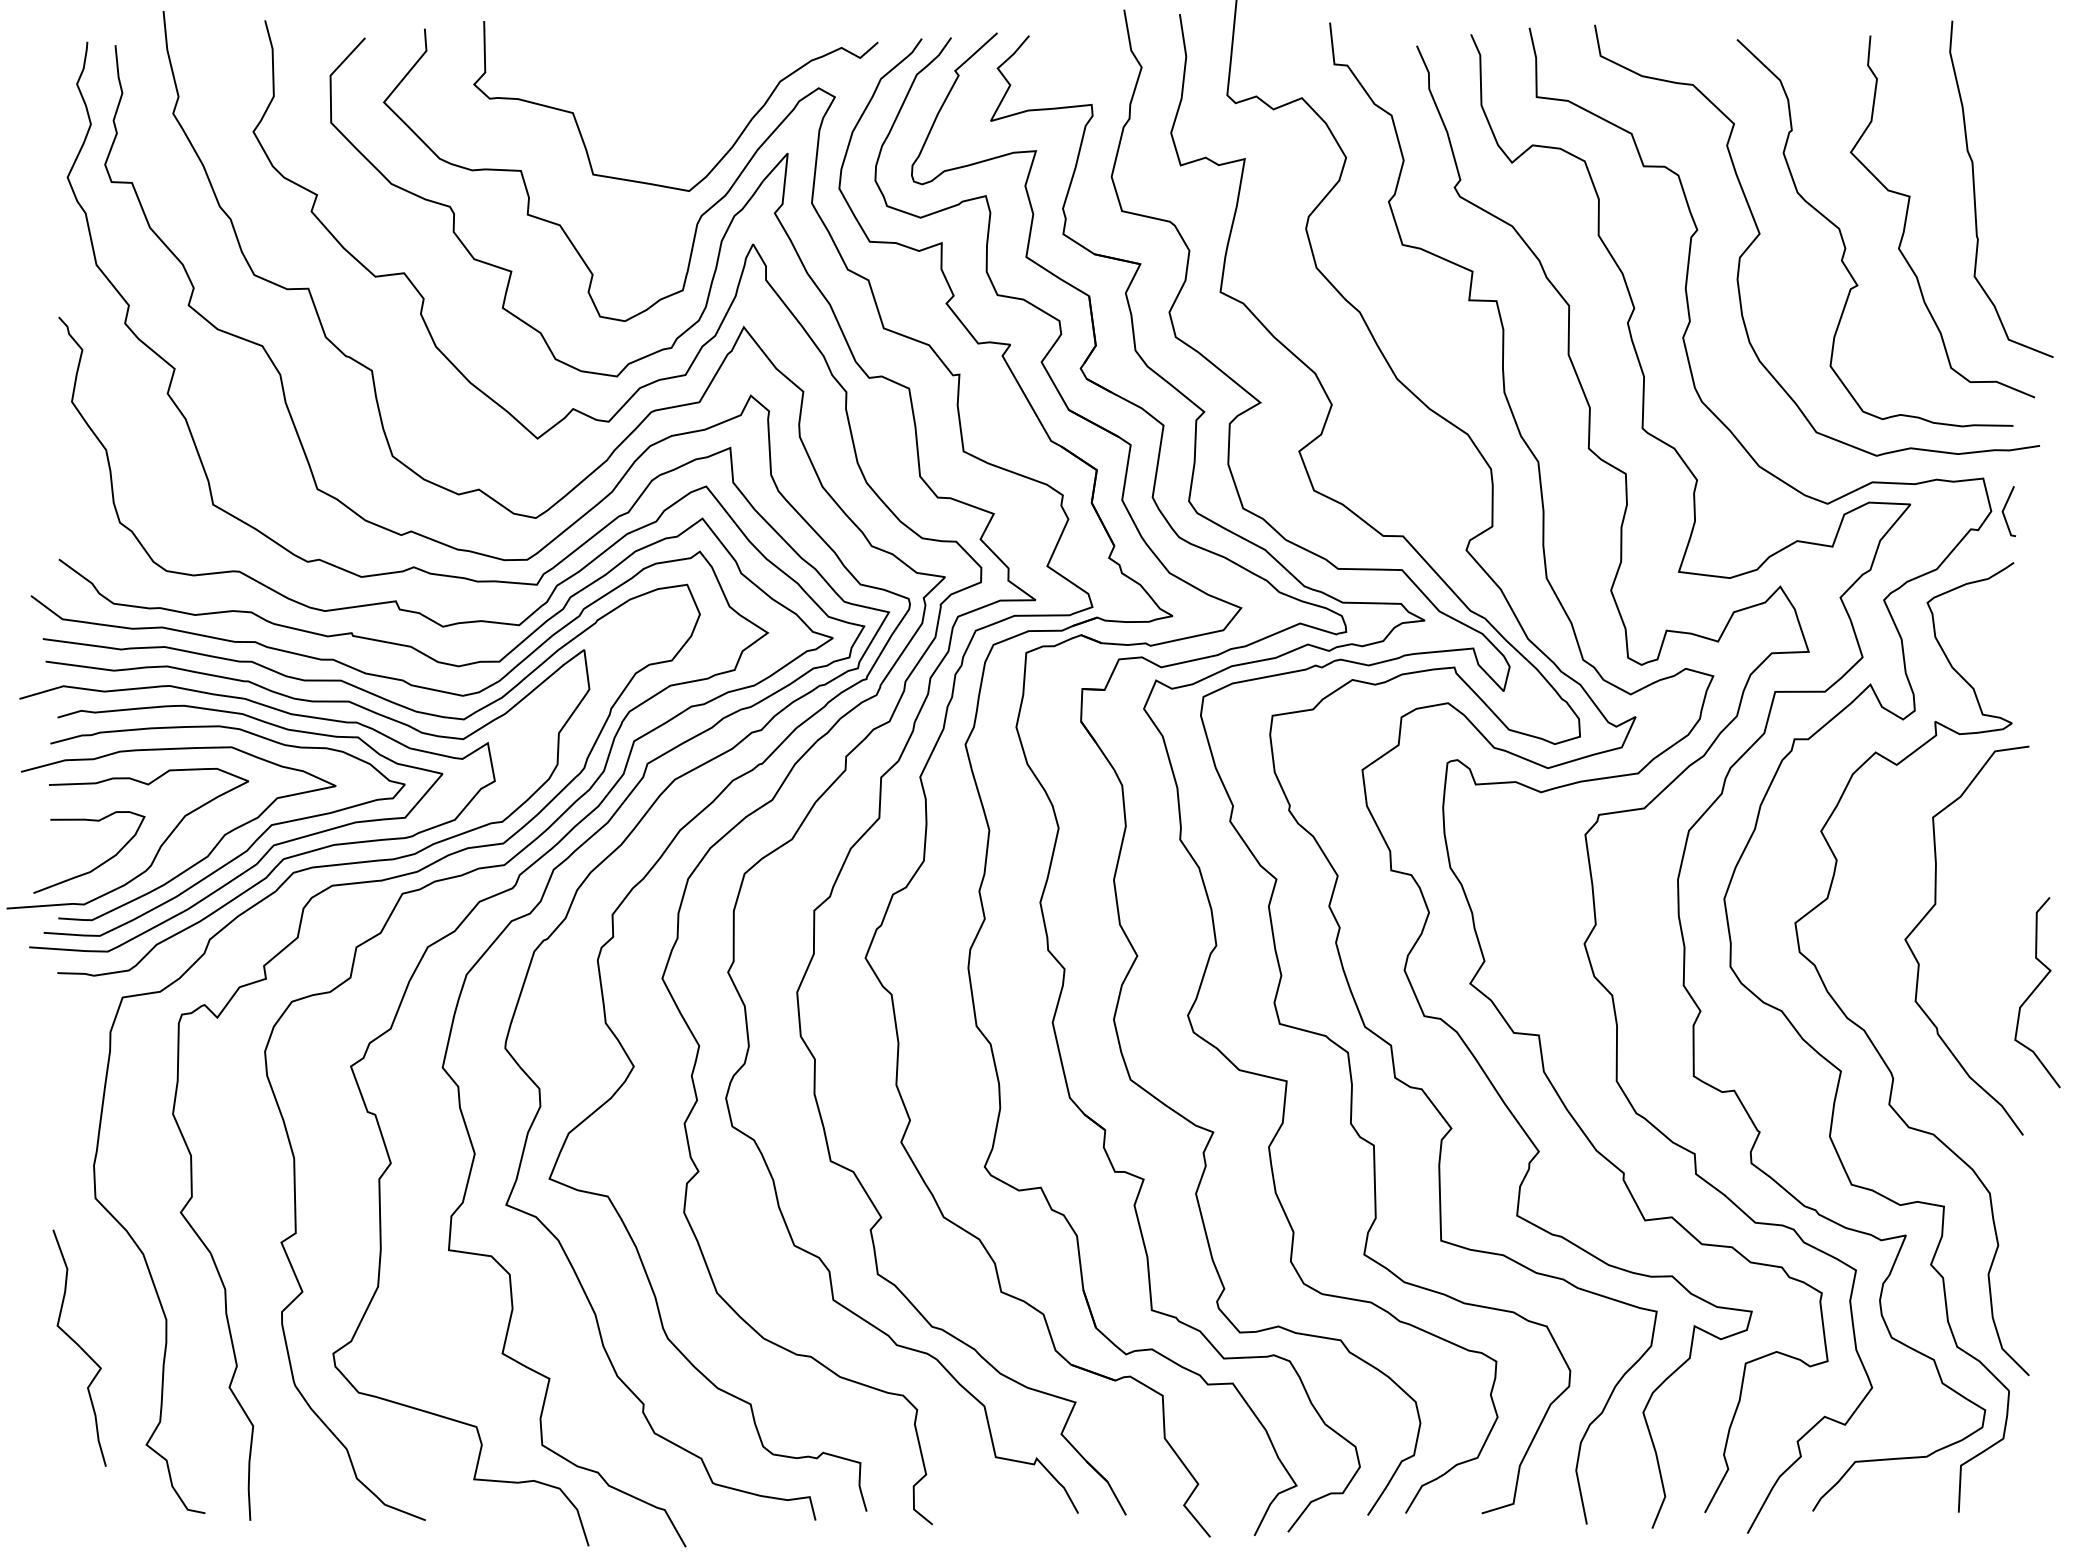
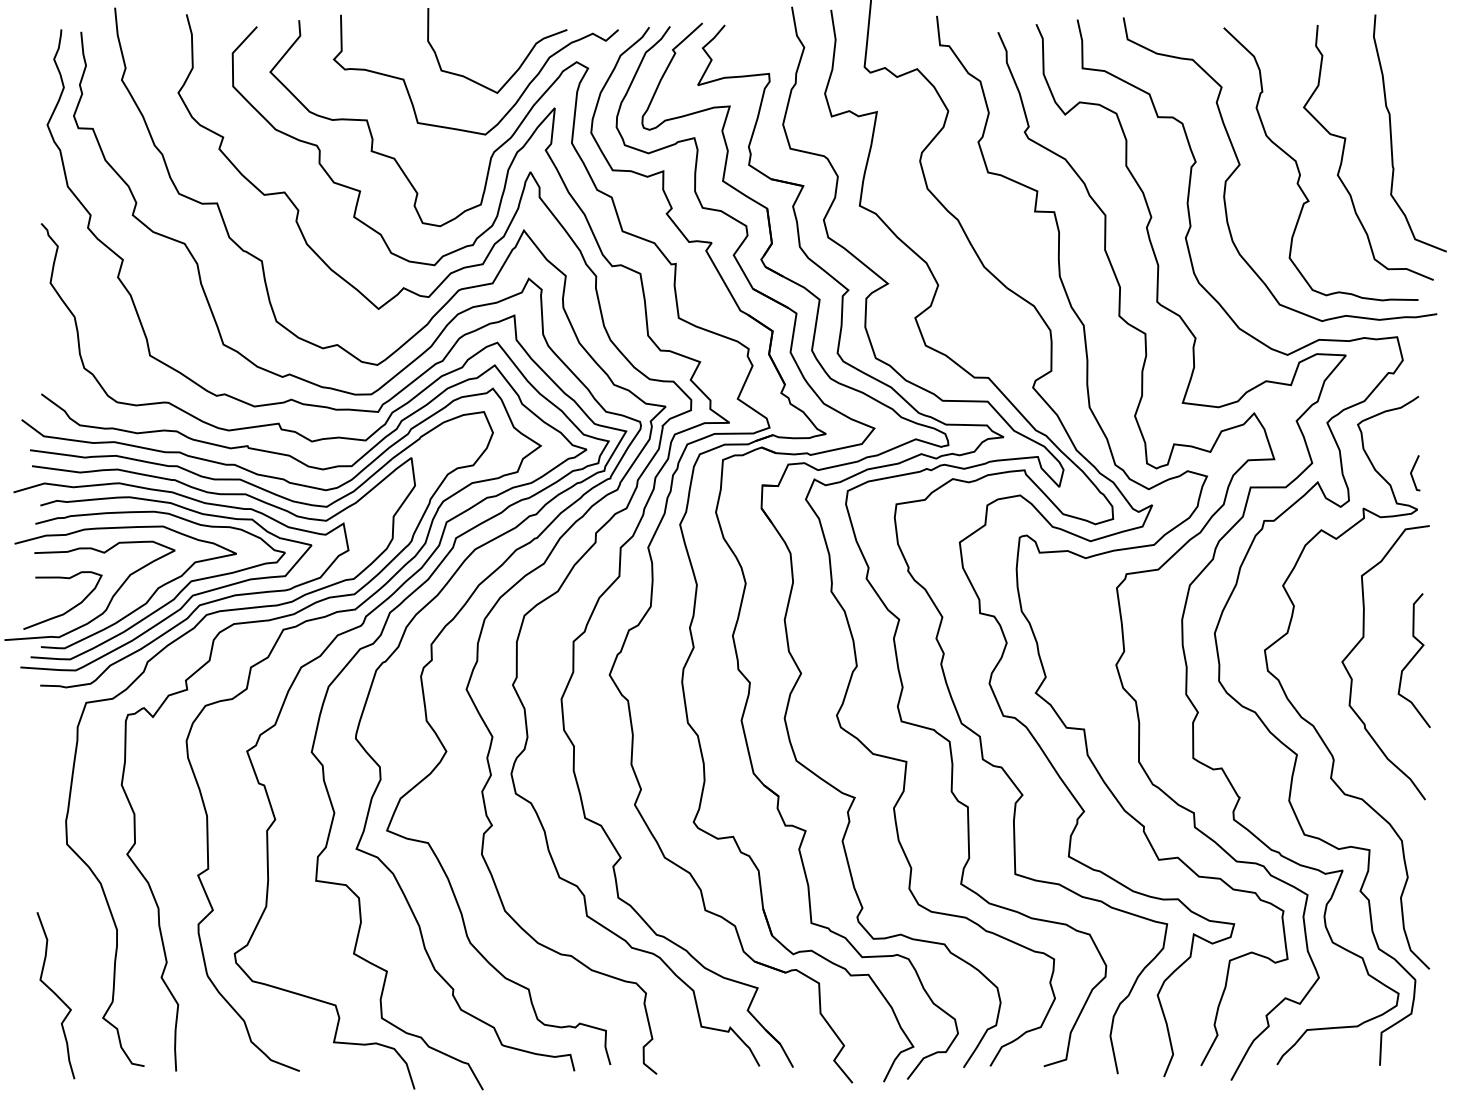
curve: (737, 94) -> (519, 66), added
line: (2004, 510) -> (1412, 472), moved
curve: (2035, 990) -> (1412, 659), moved
curve: (79, 1347) -> (55, 995), moved

